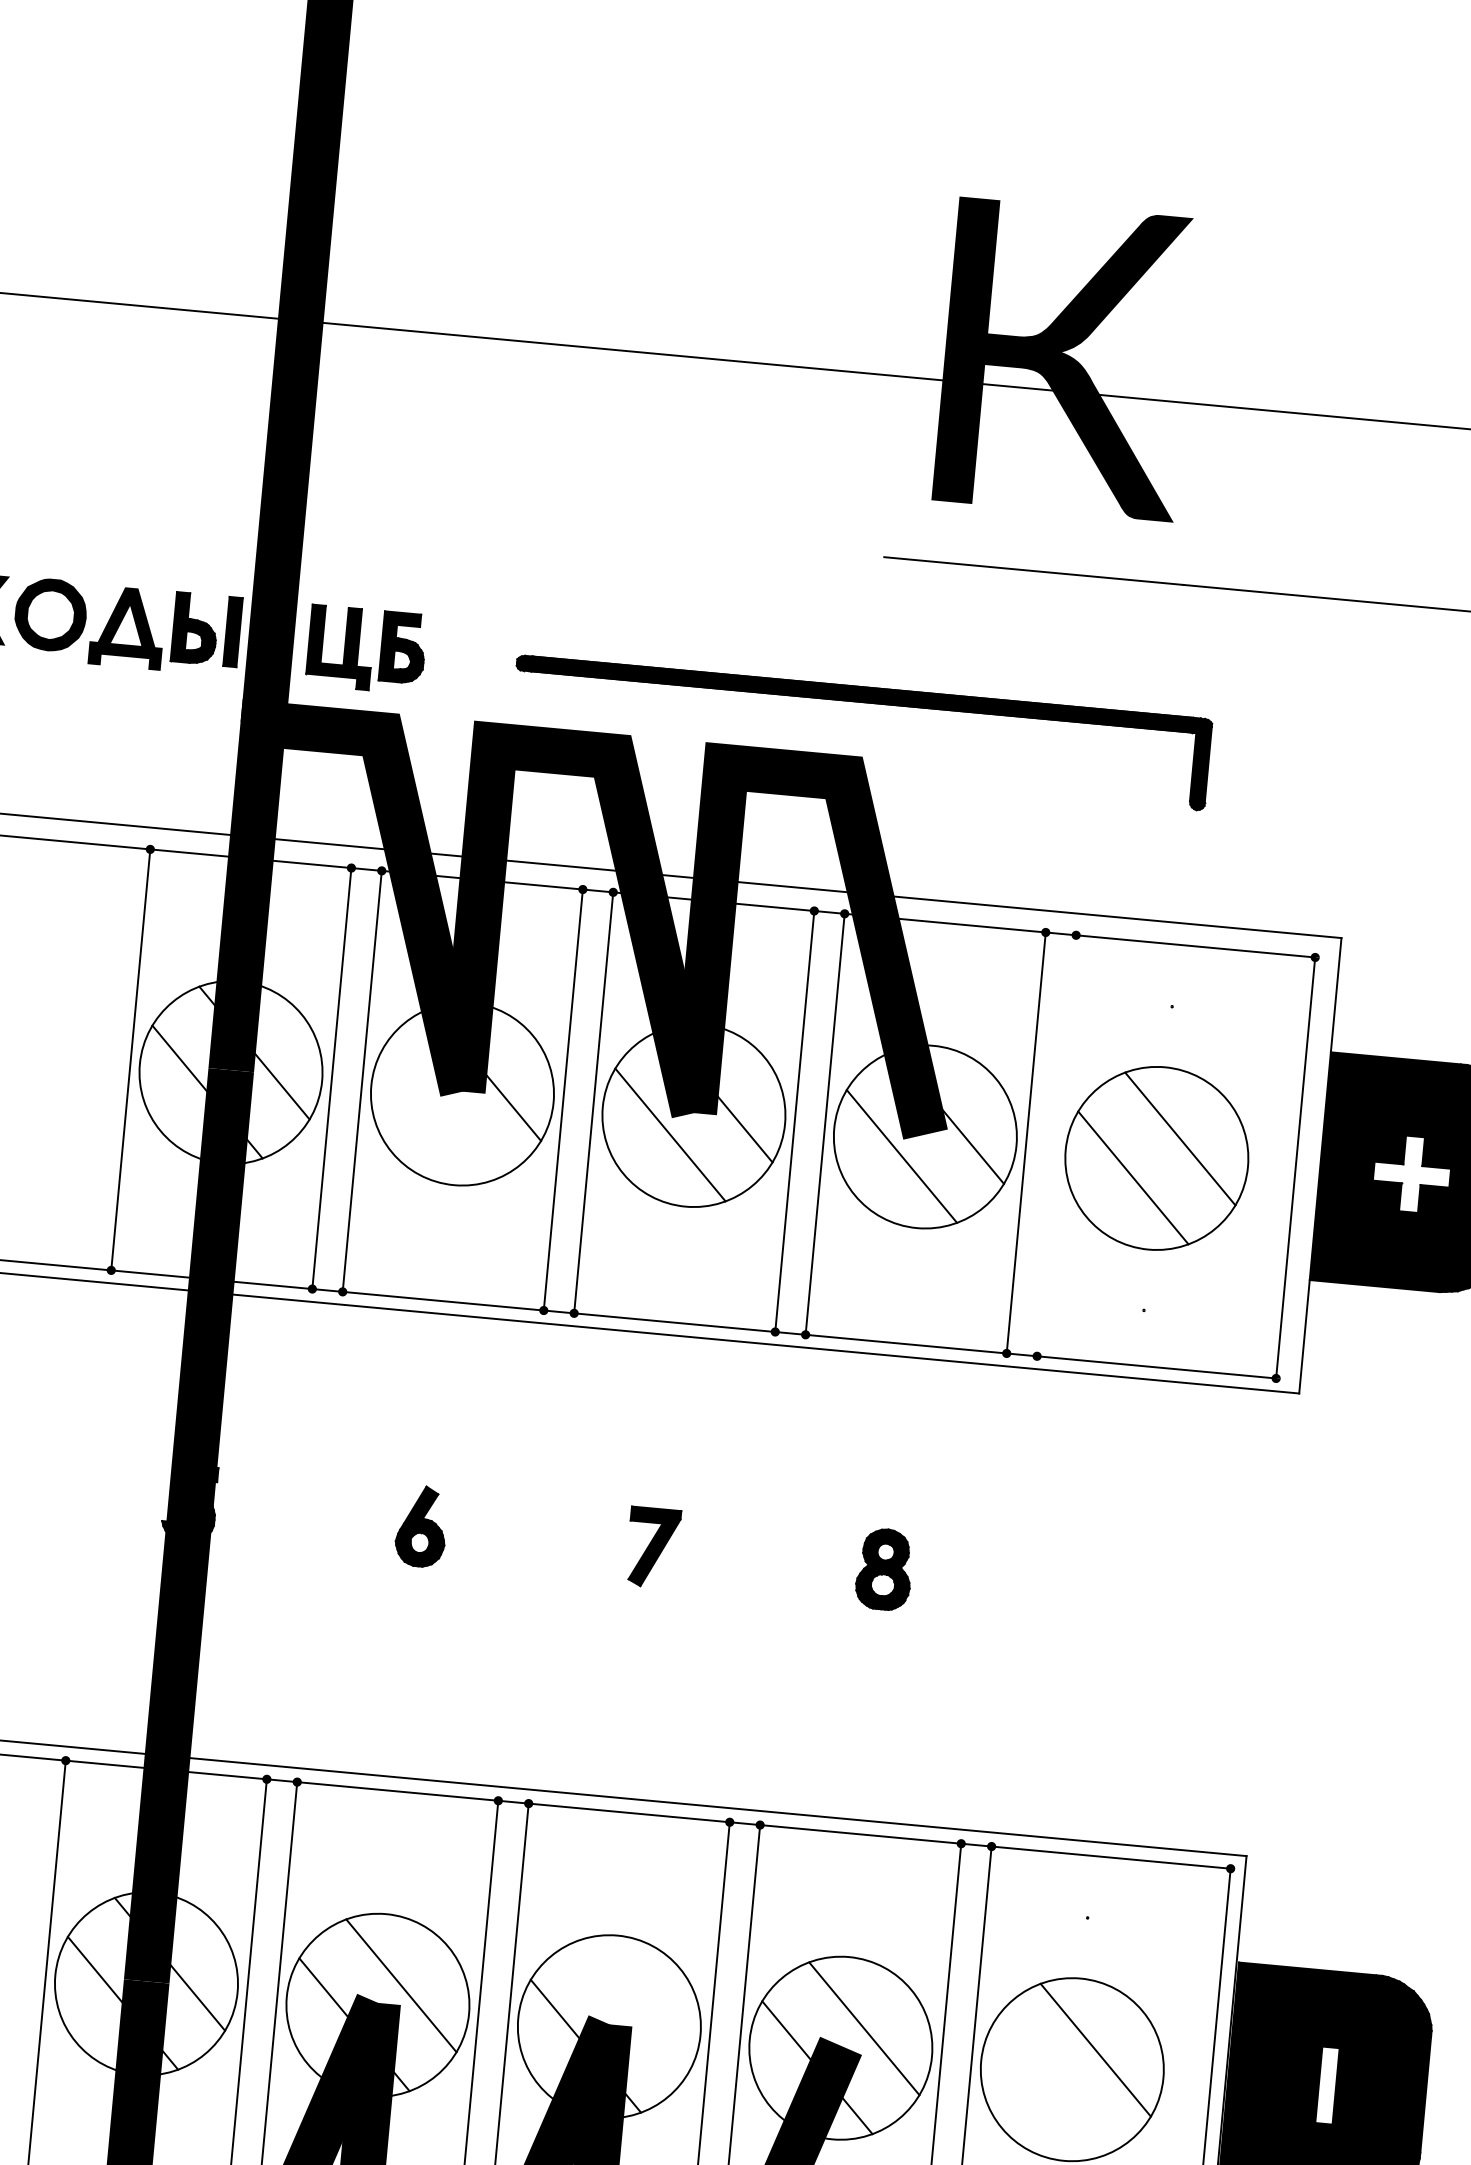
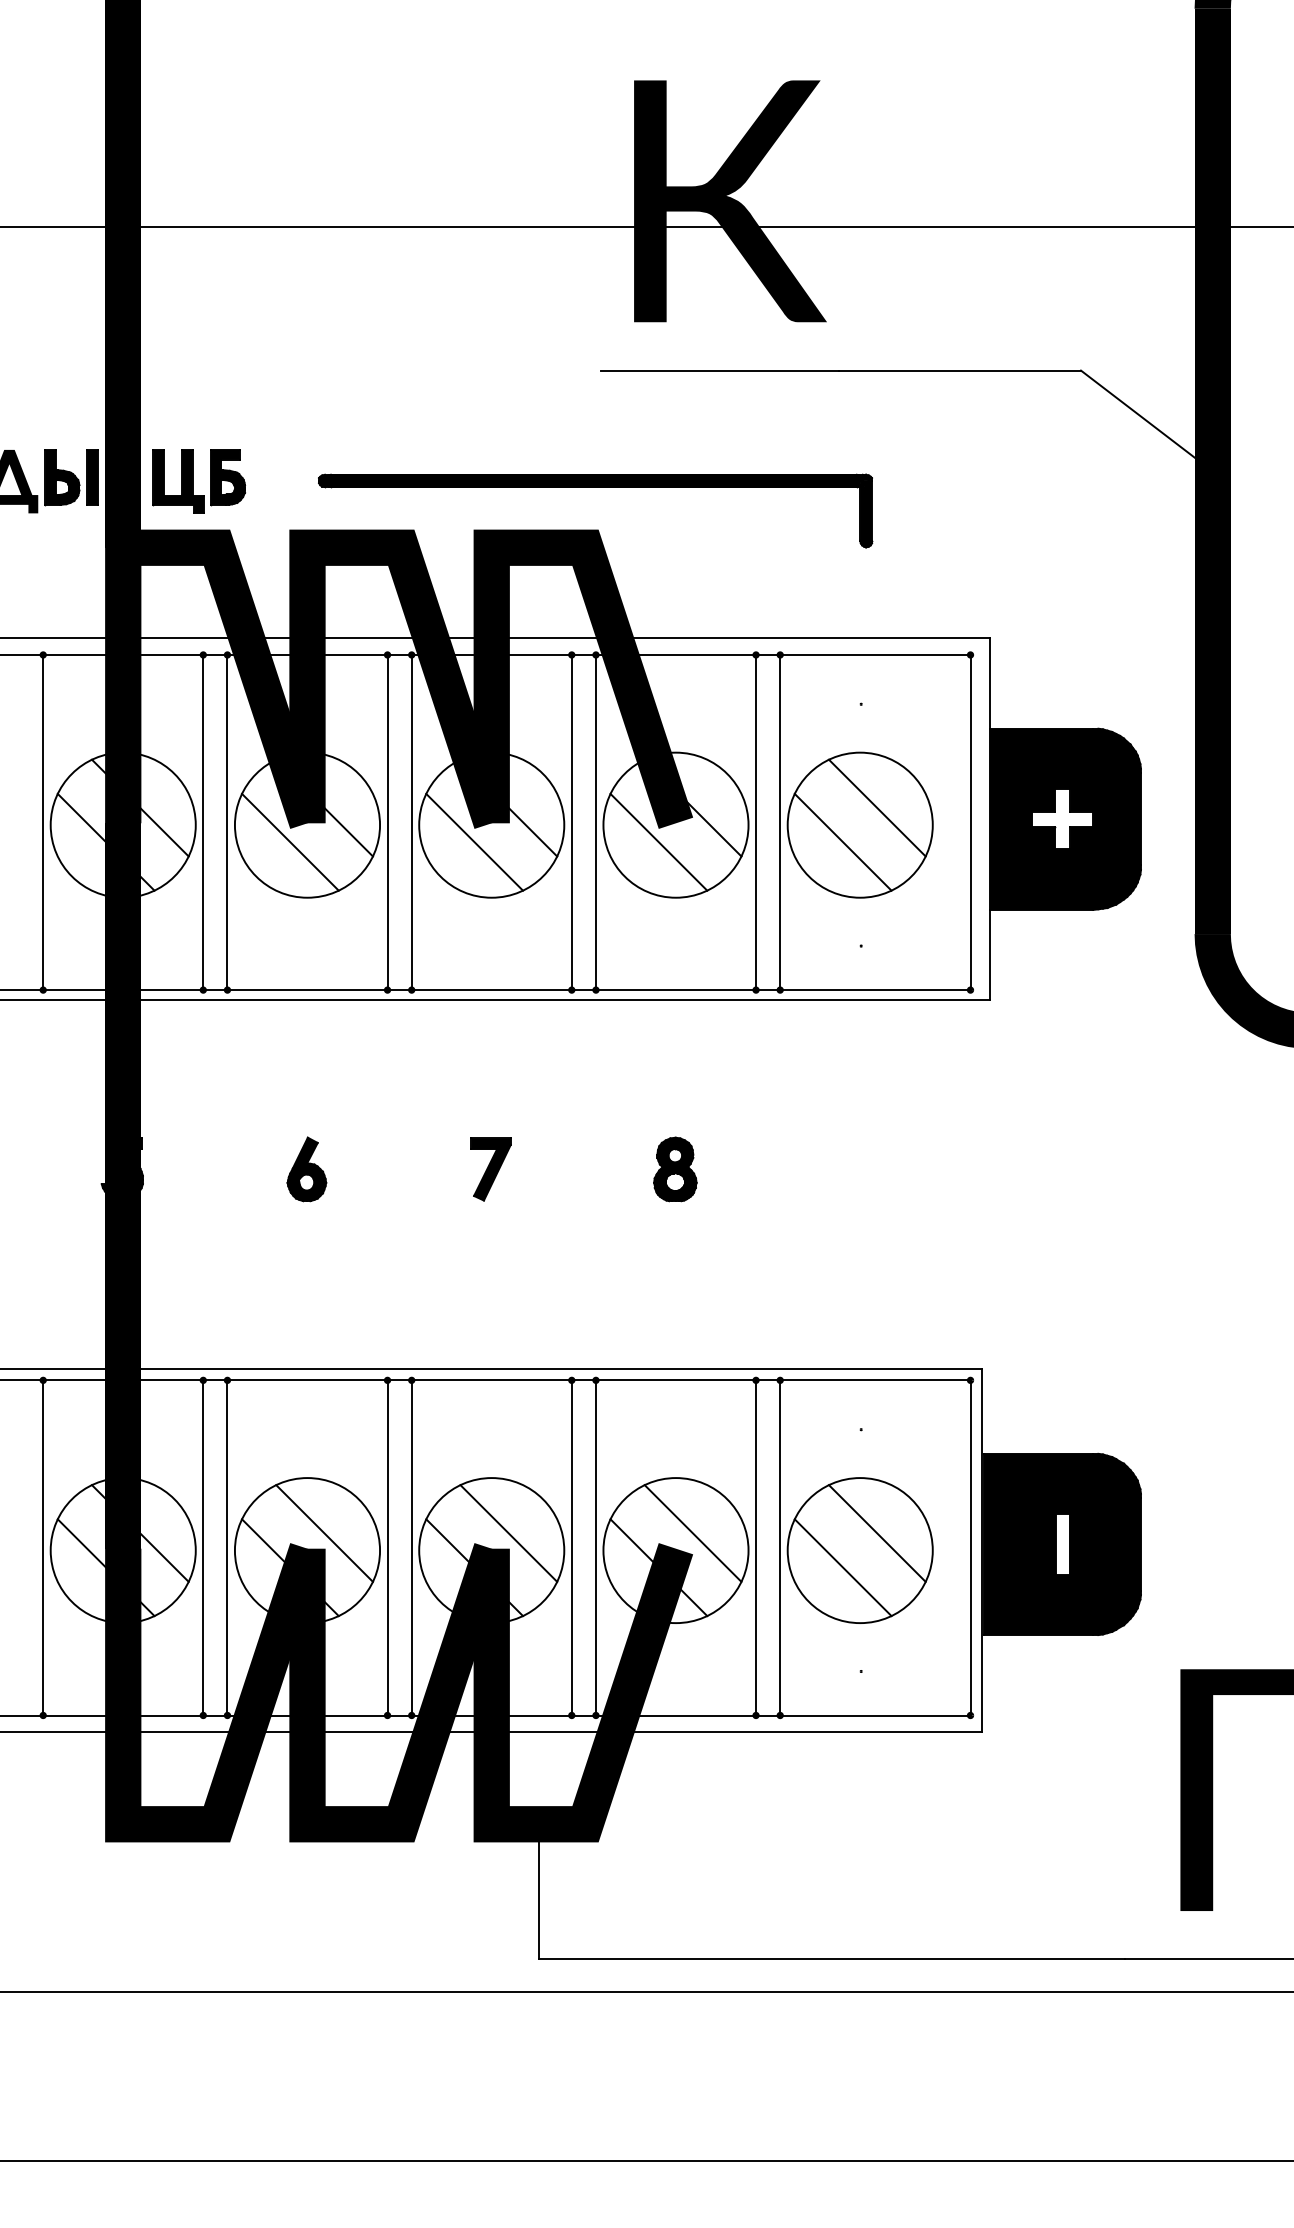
line: (439, 1112) -> (290, 841), added
line: (1056, 1145) -> (780, 822), added
line: (632, 2007) -> (508, 1533), added
line: (1048, 2088) -> (842, 1567), added

